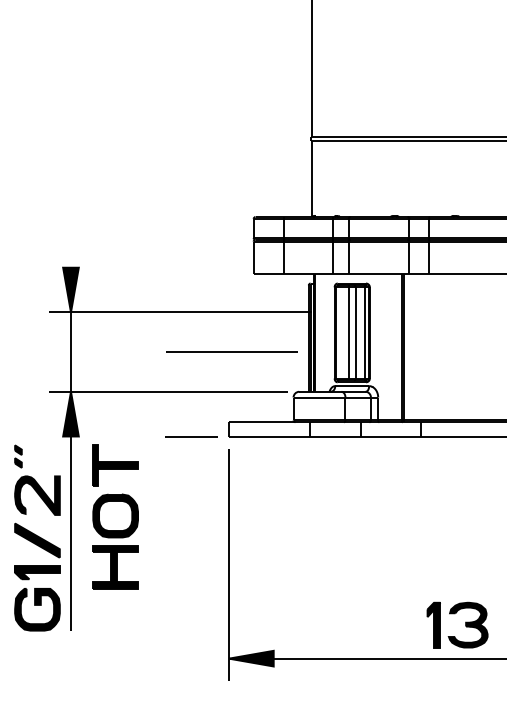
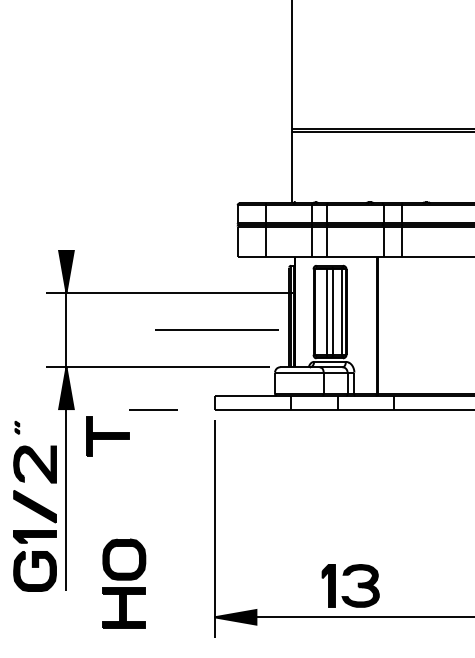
line: (191, 436) -> (153, 409), moved
part: (18, 456) -> (17, 427), size x0.6
part: (115, 541) -> (124, 583), moved
part: (464, 624) -> (357, 585), moved

